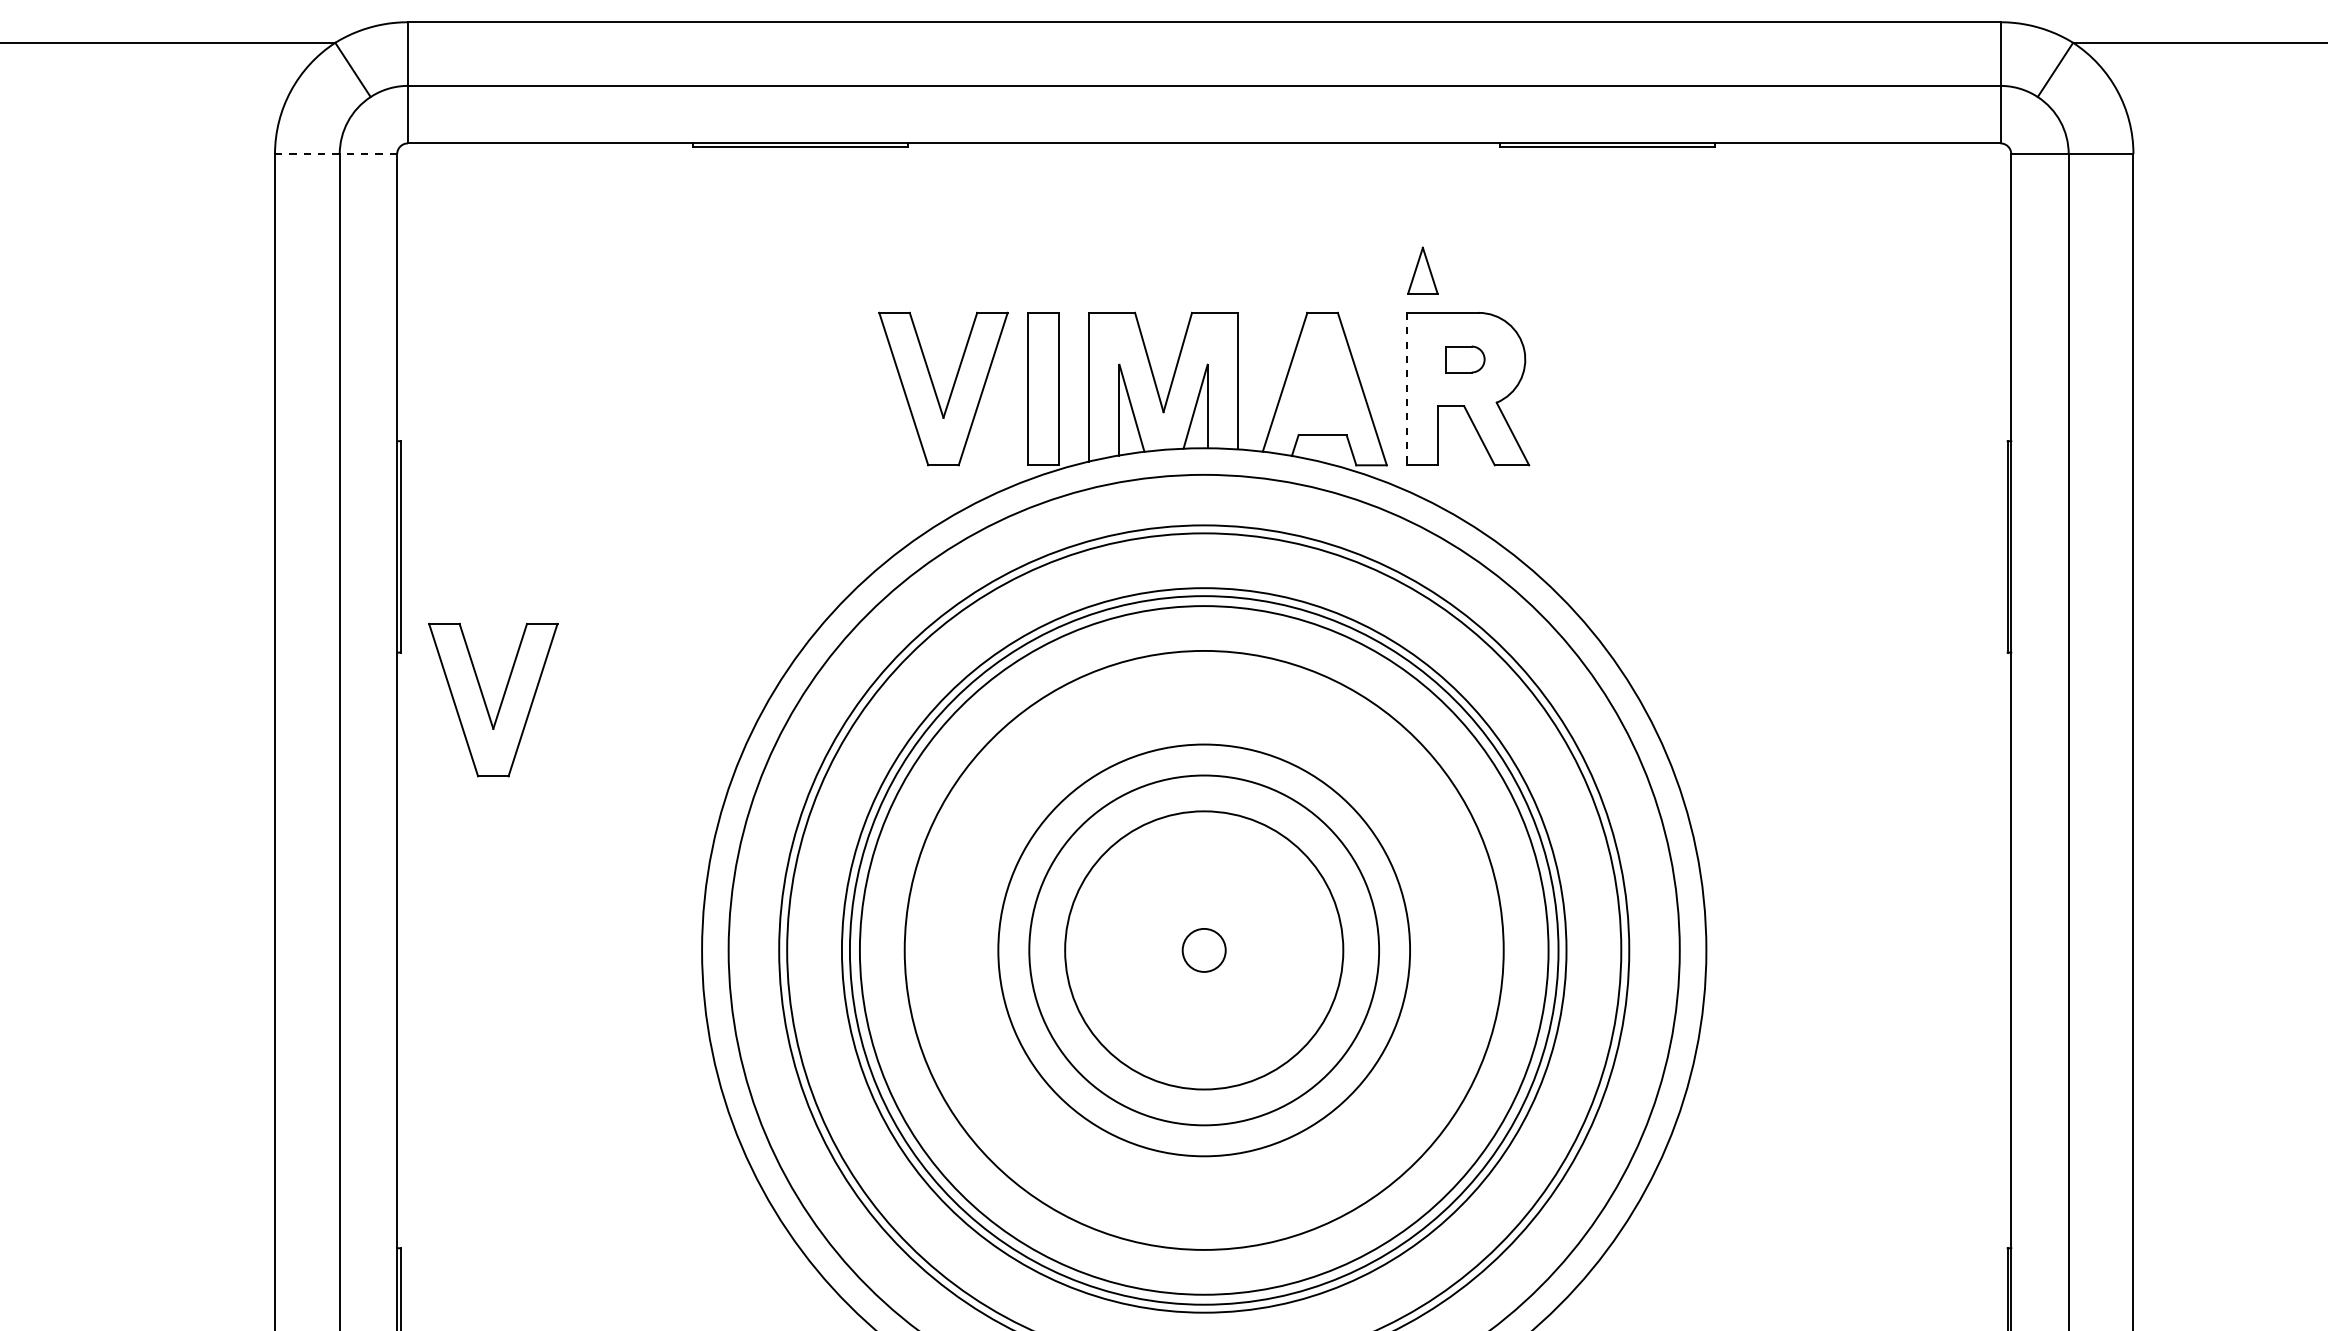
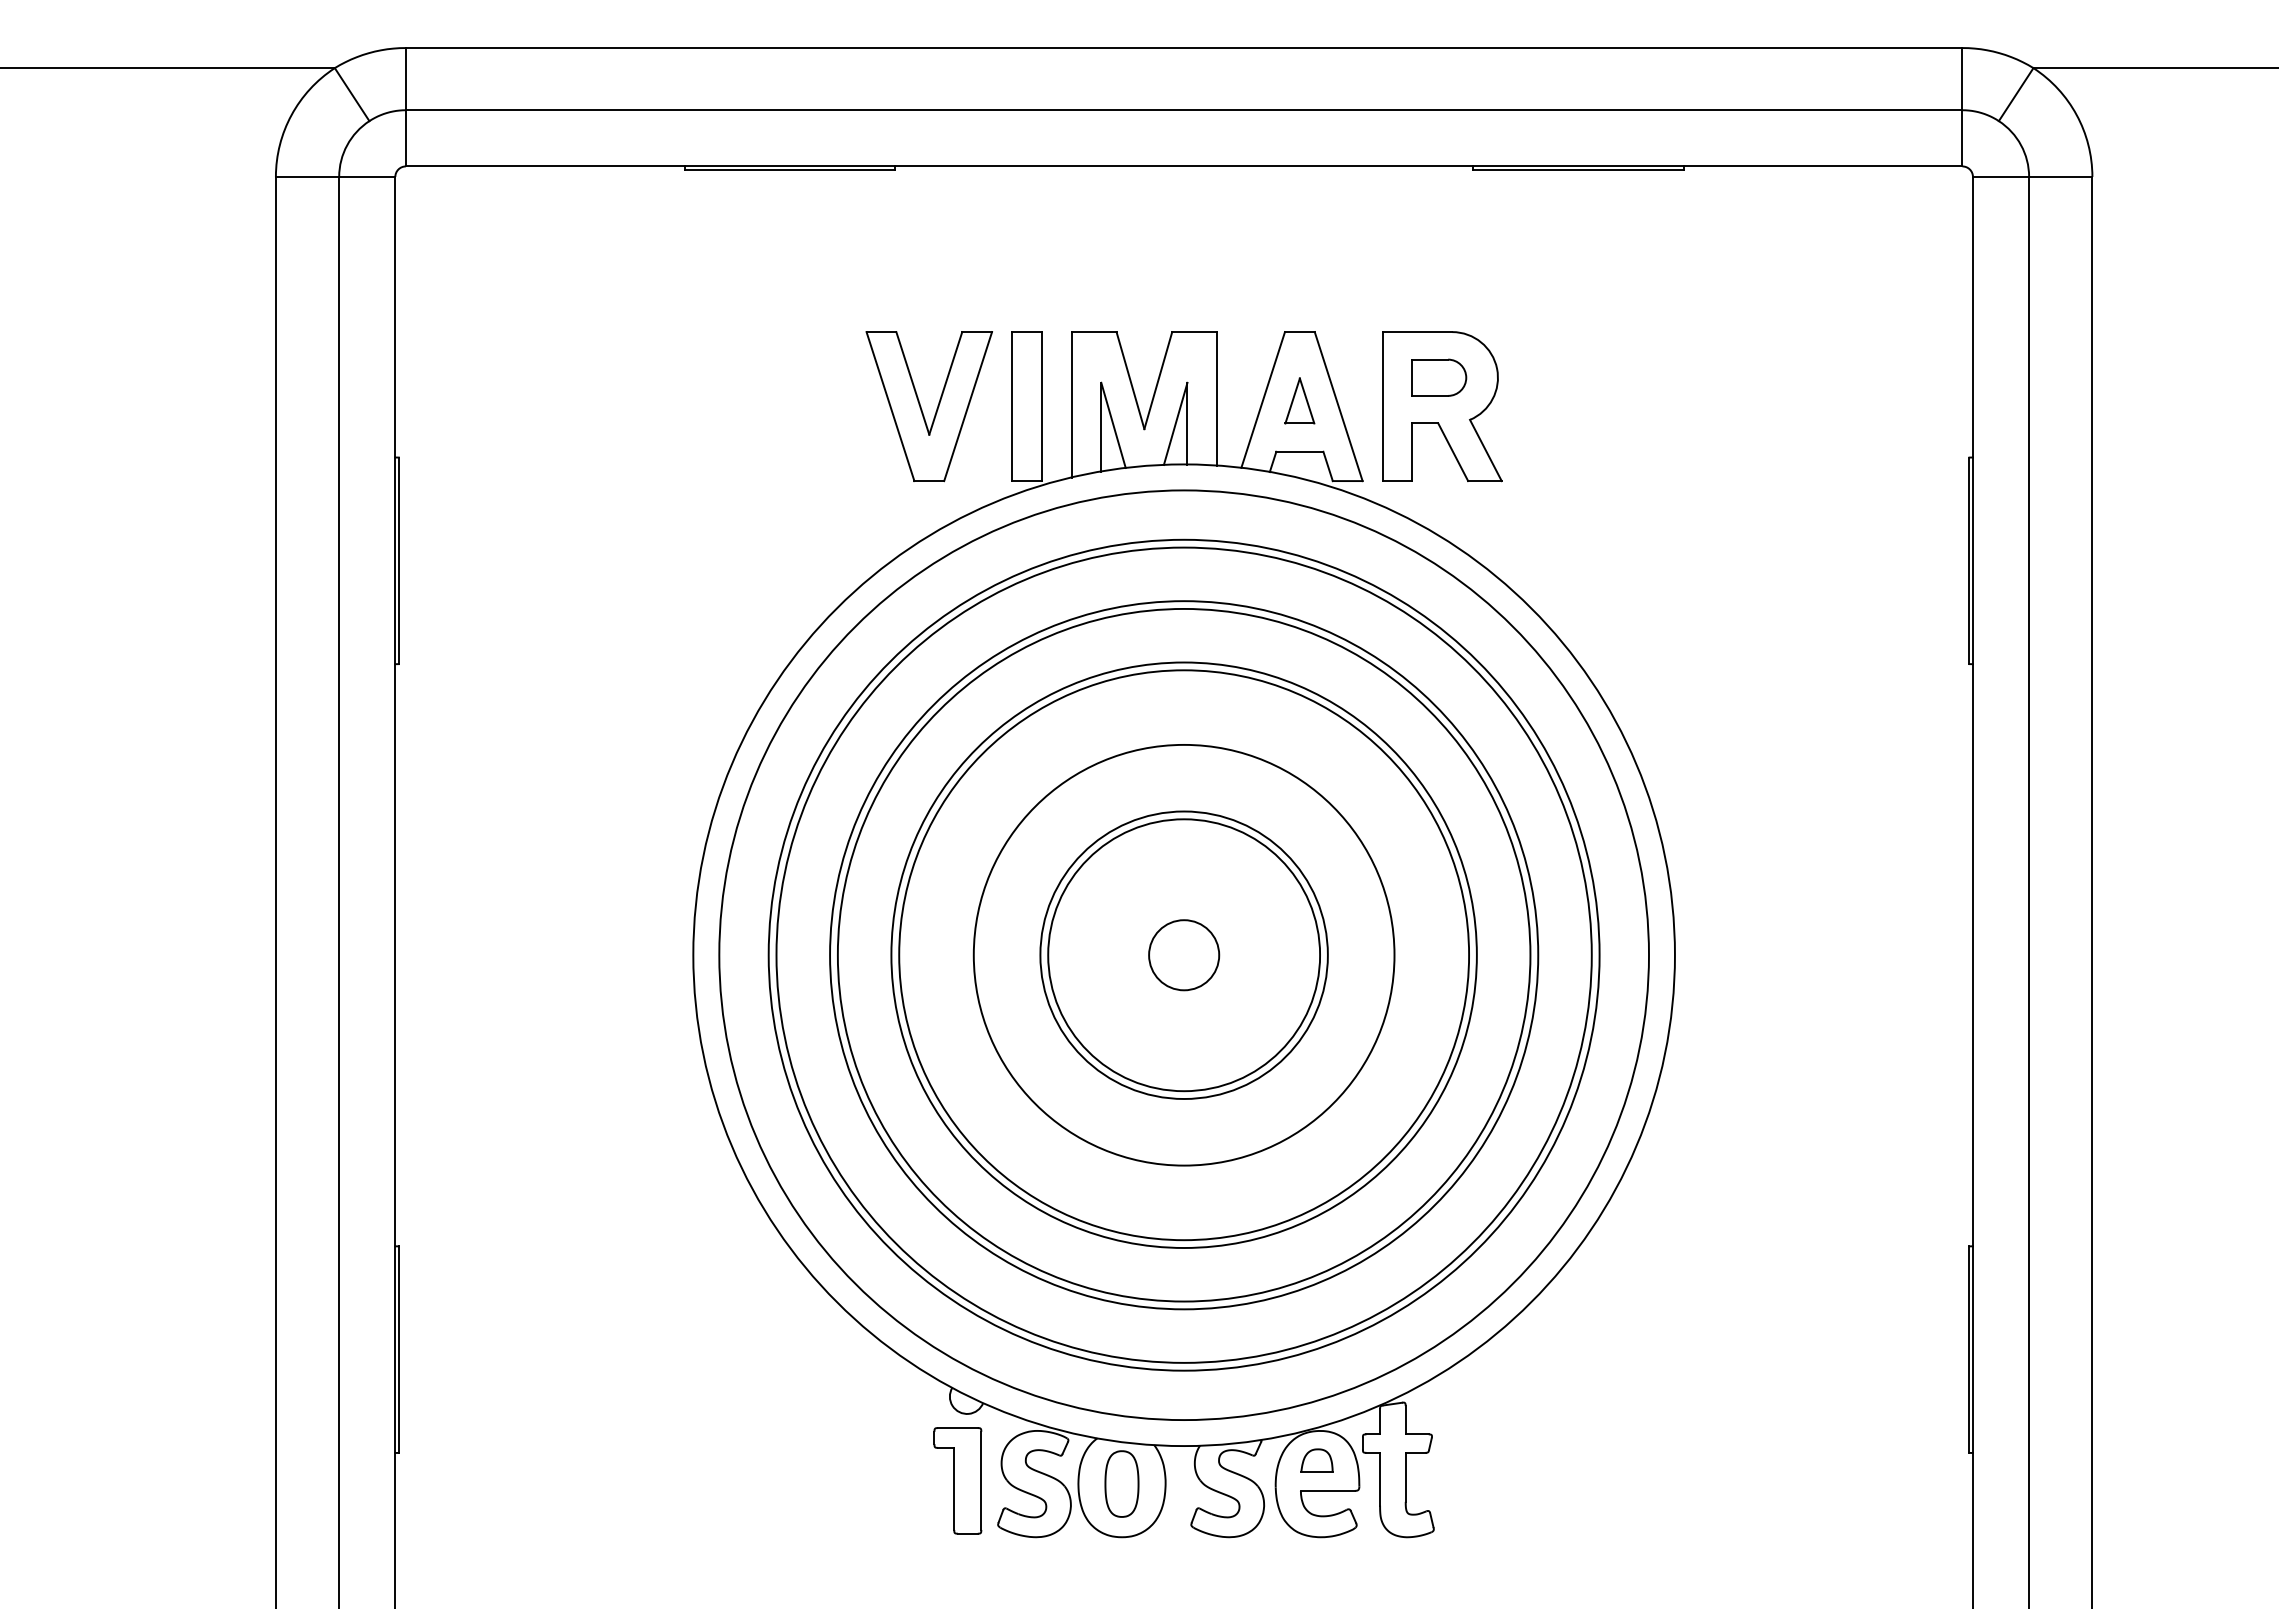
line: (335, 153) -> (335, 176), dashed -> solid
part: (1422, 270) -> (1299, 400), moved
part: (1465, 359) -> (1439, 377), size x1.43
line: (1407, 390) -> (1382, 407), dashed -> solid
part: (486, 703) -> (482, 713), removed
circle: (1203, 949) -> (1183, 954), size x0.62
circle: (1203, 949) -> (1183, 954), size x0.71
circle: (1204, 950) -> (1184, 955), size x1.67
circle: (1204, 950) -> (1184, 955), size x1.67

